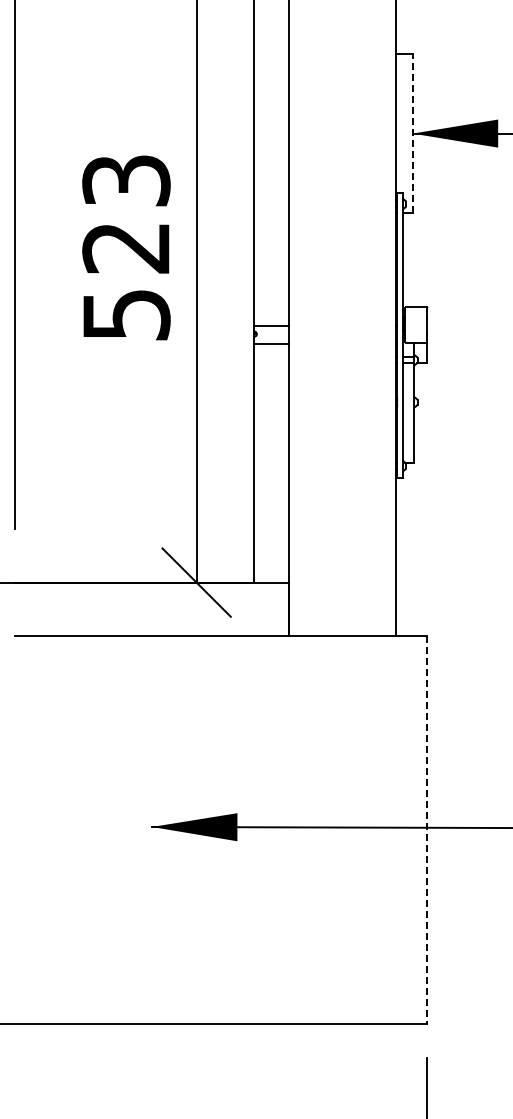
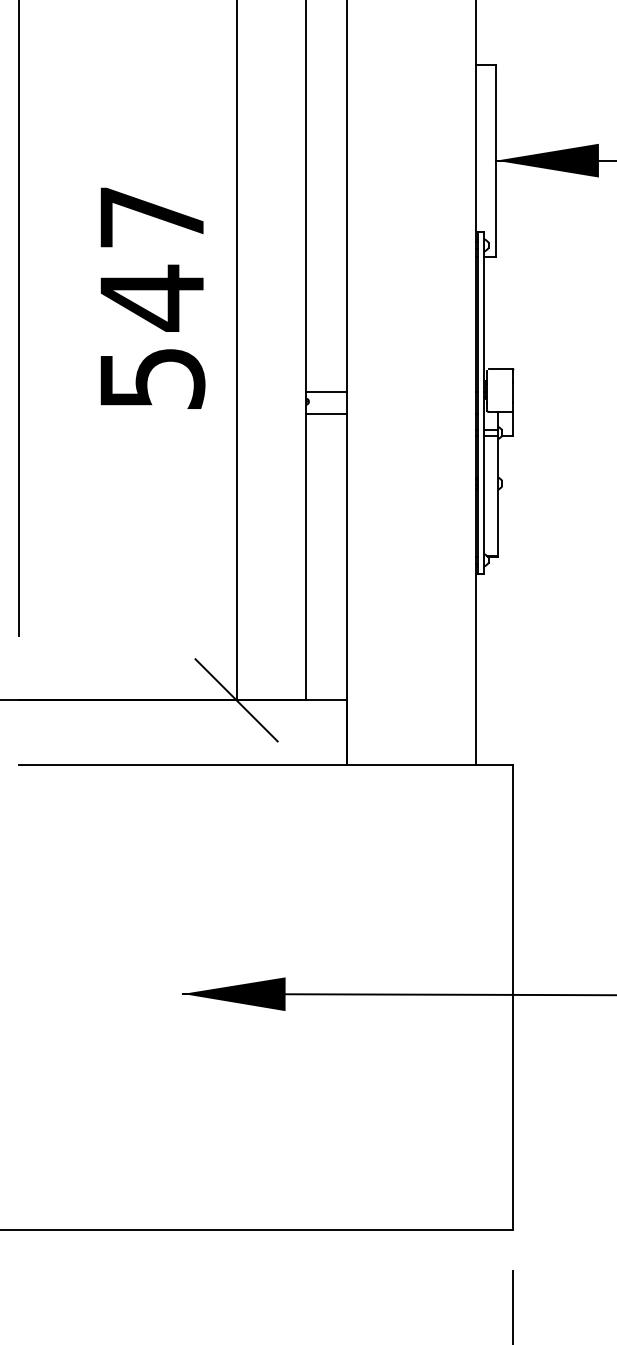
line: (412, 133) -> (495, 160), dashed -> solid
text: (126, 215) -> (152, 259), 523 -> 547
line: (426, 829) -> (512, 996), dashed -> solid

